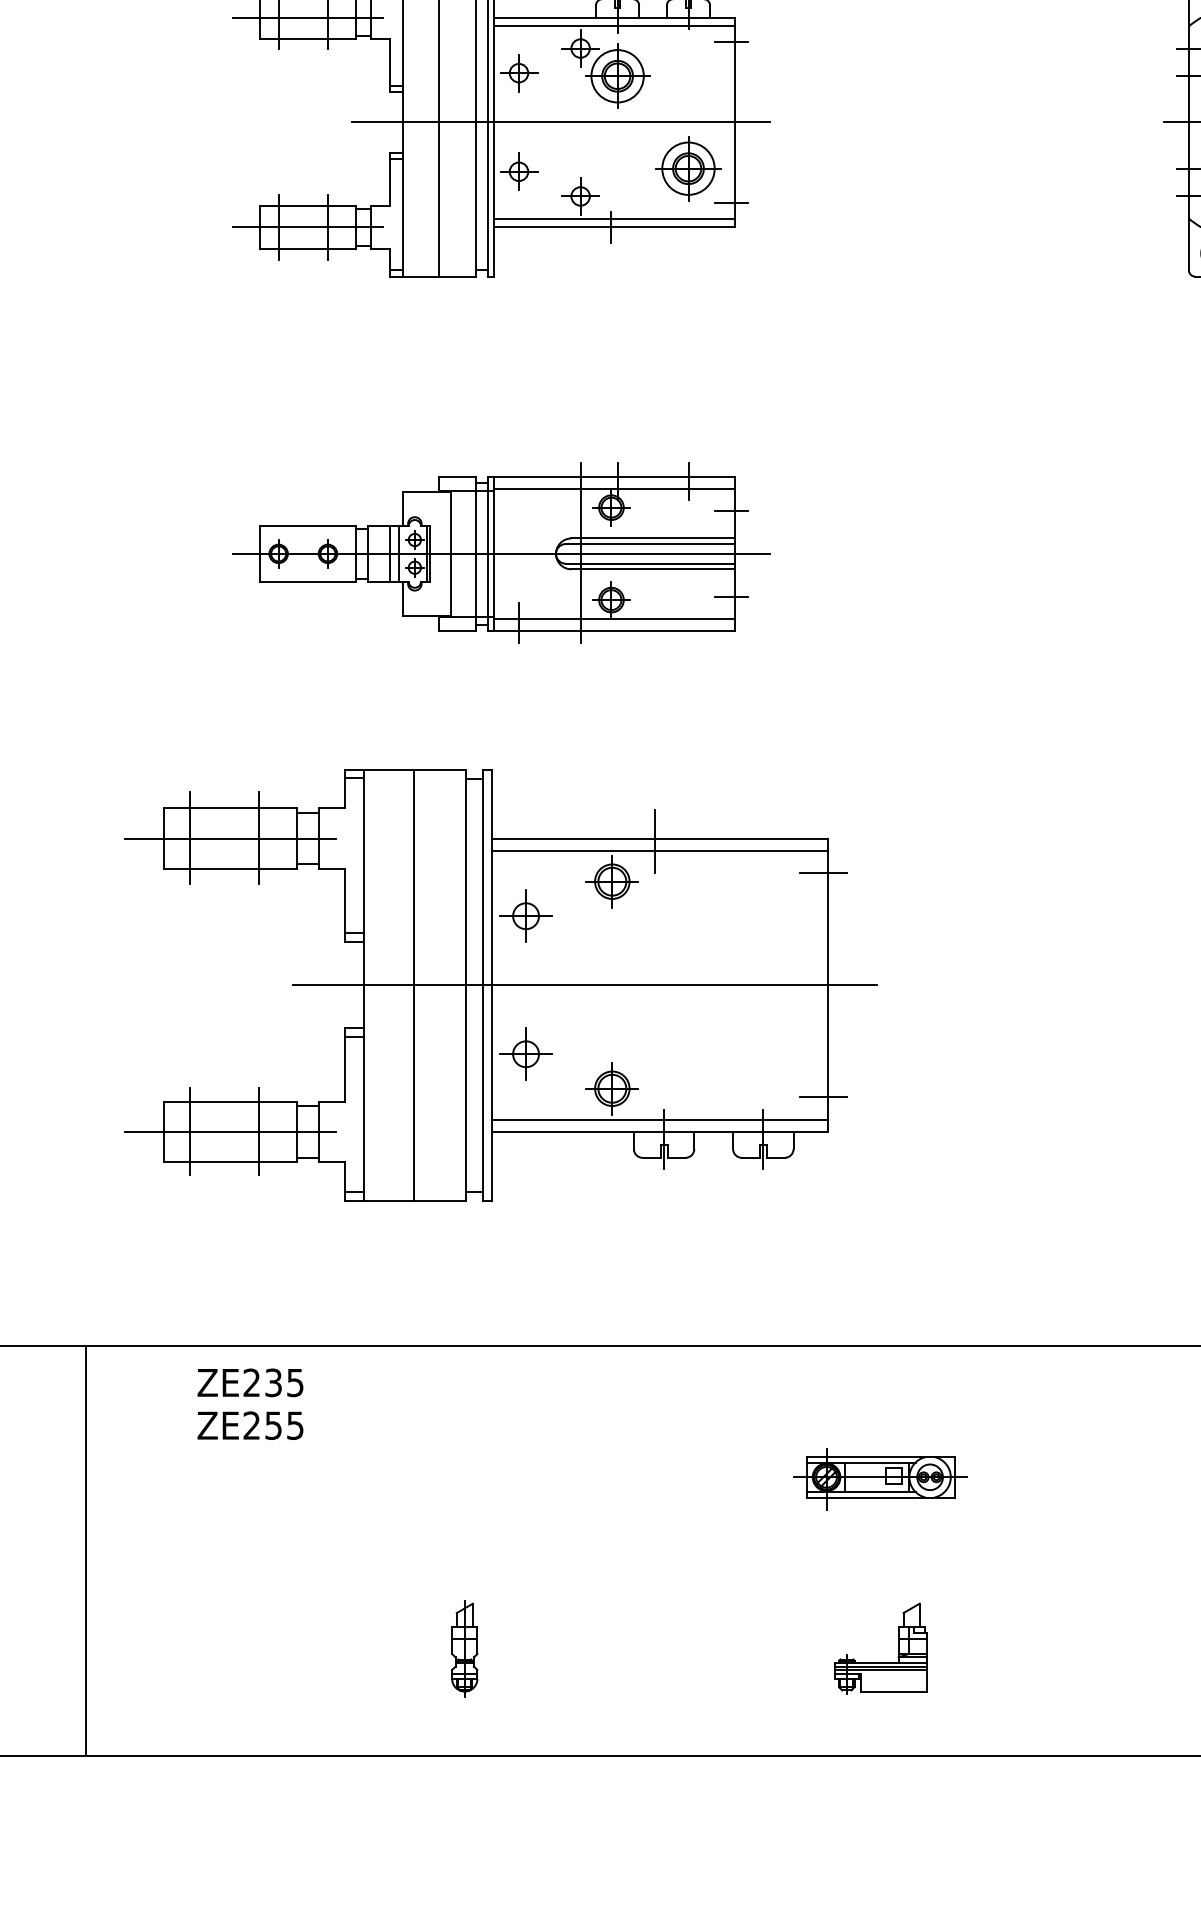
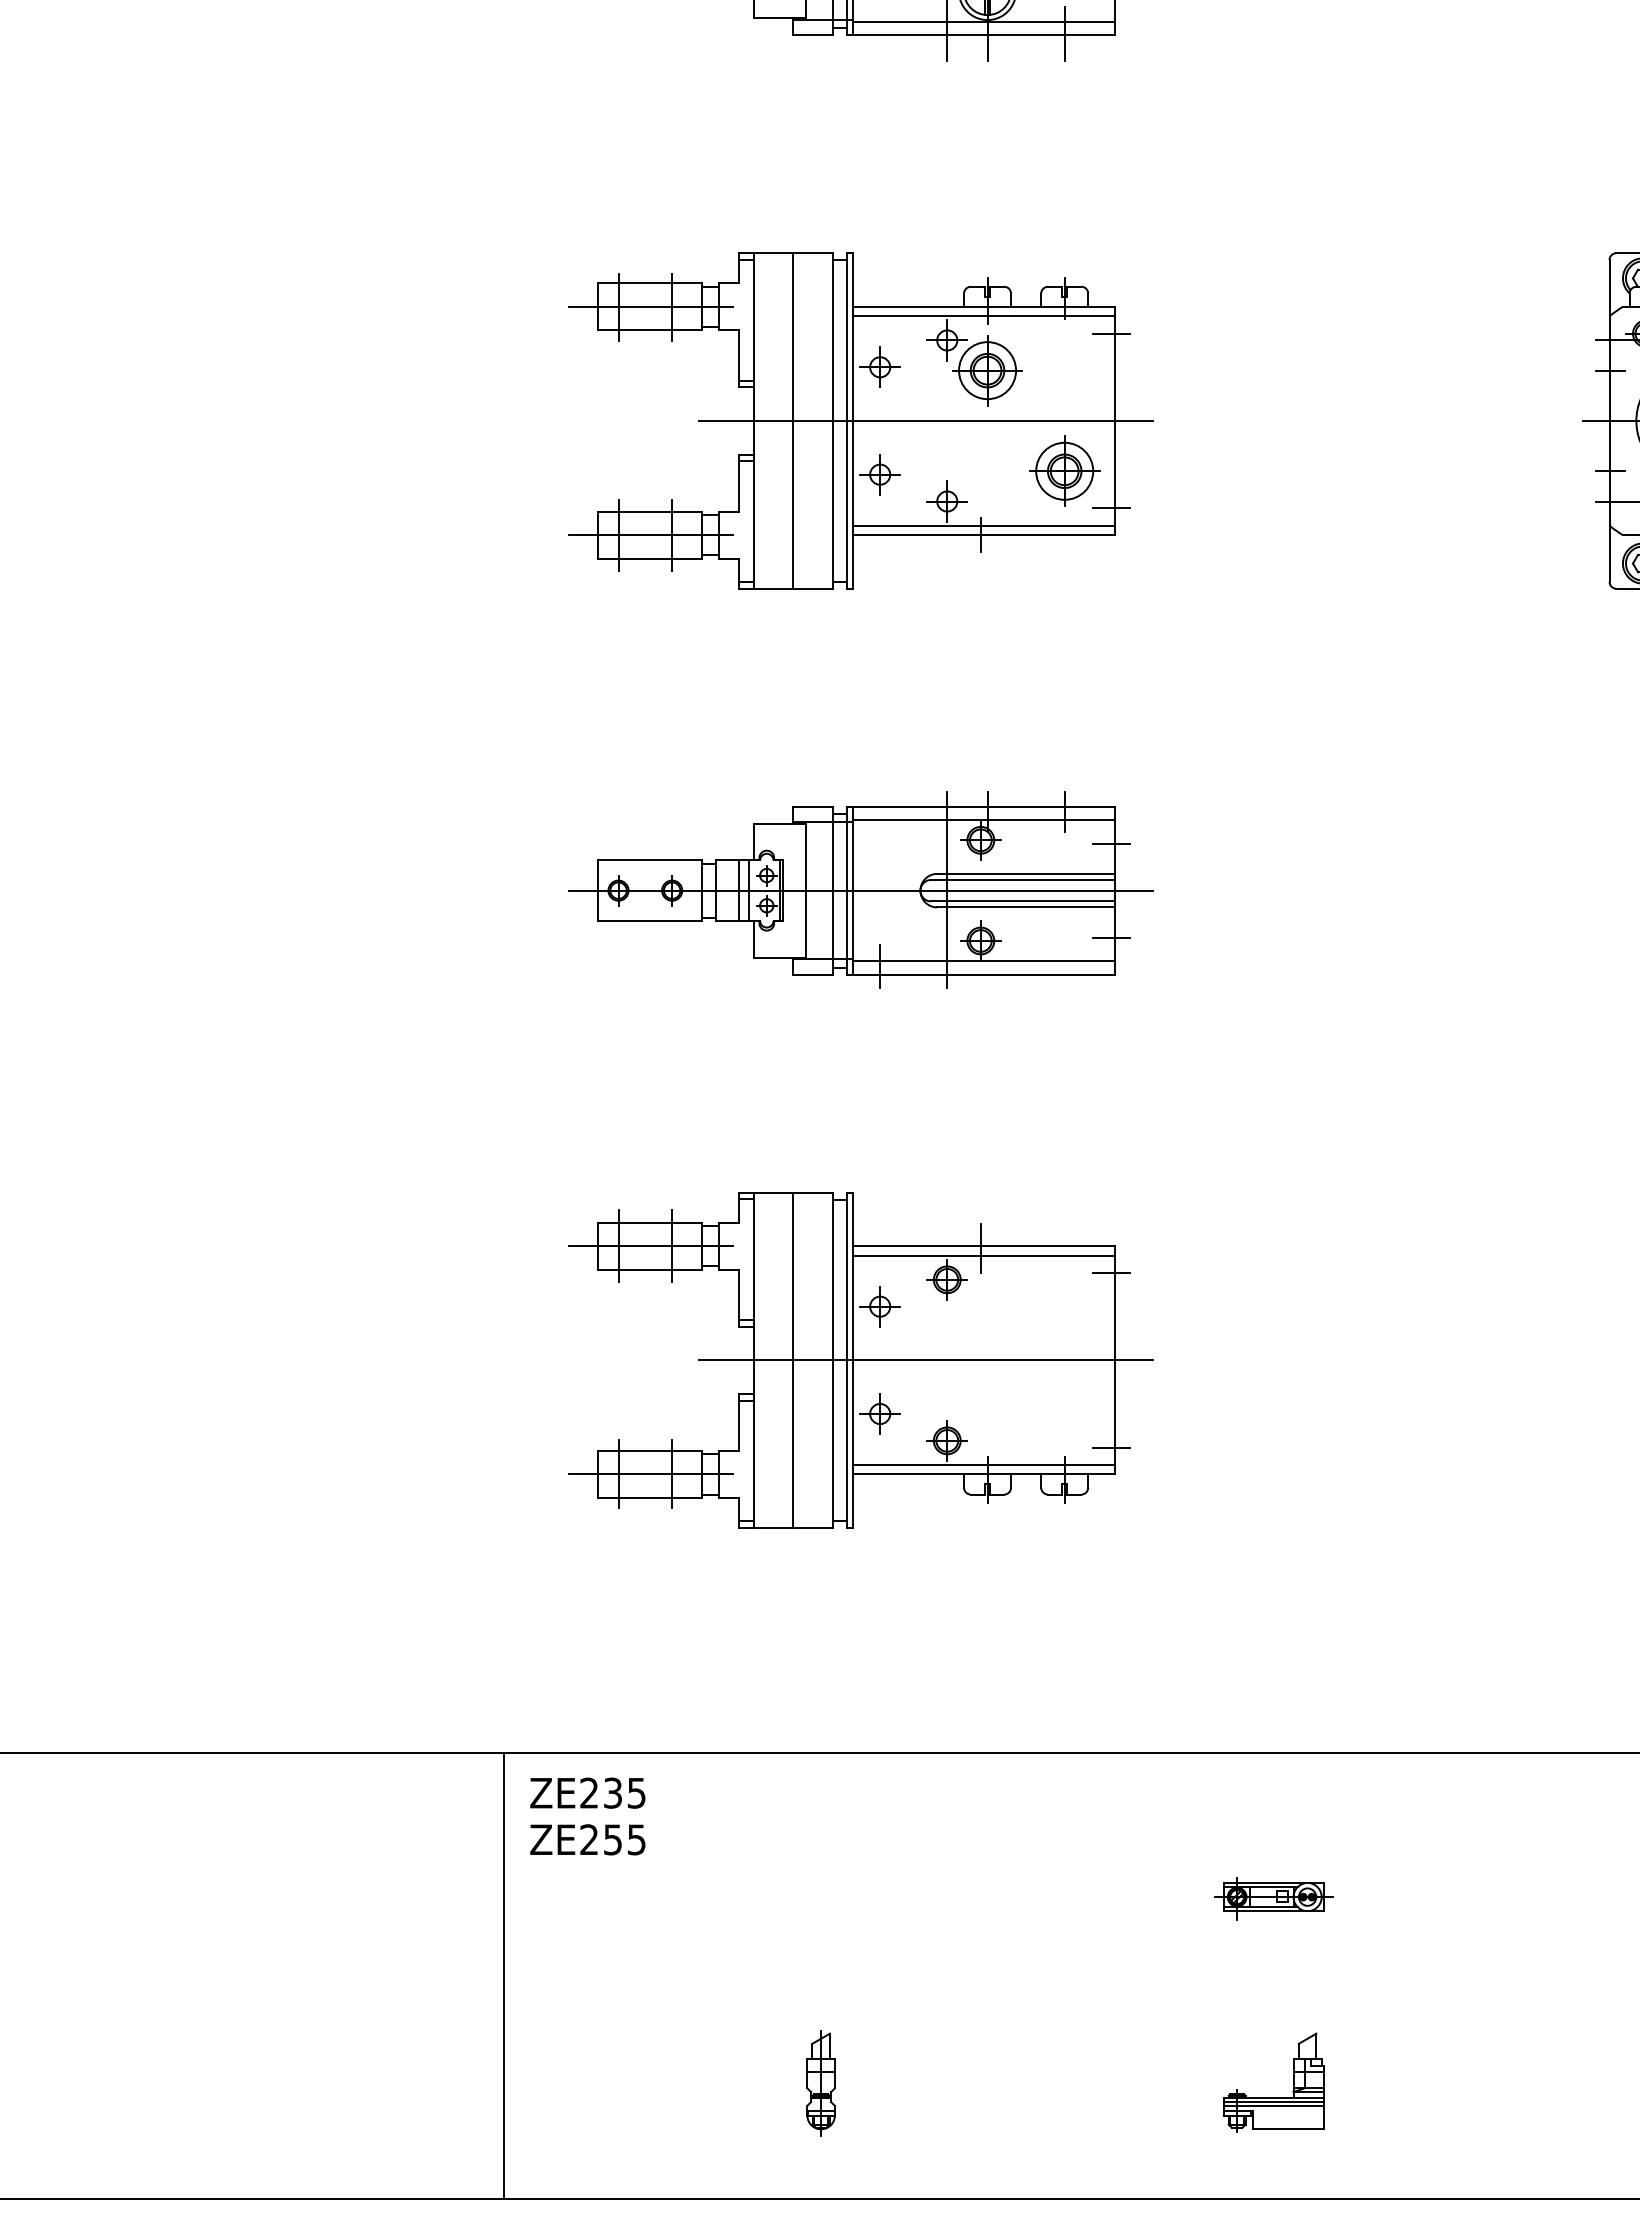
part: (500, 985) -> (860, 1360), size x0.71
part: (880, 1479) -> (1273, 1898), size x0.62
line: (85, 1550) -> (504, 1975), moved

